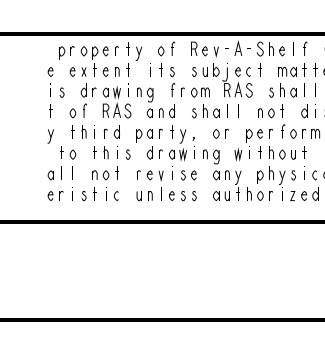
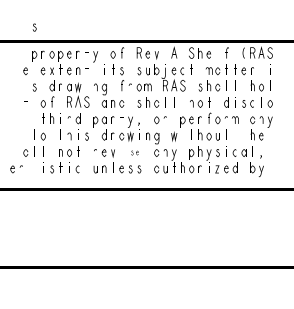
curve: (61, 16) -> (34, 27), added
part: (50, 135) -> (25, 121), removed
part: (188, 174) -> (134, 152), size x0.6
part: (55, 196) -> (16, 169), moved

